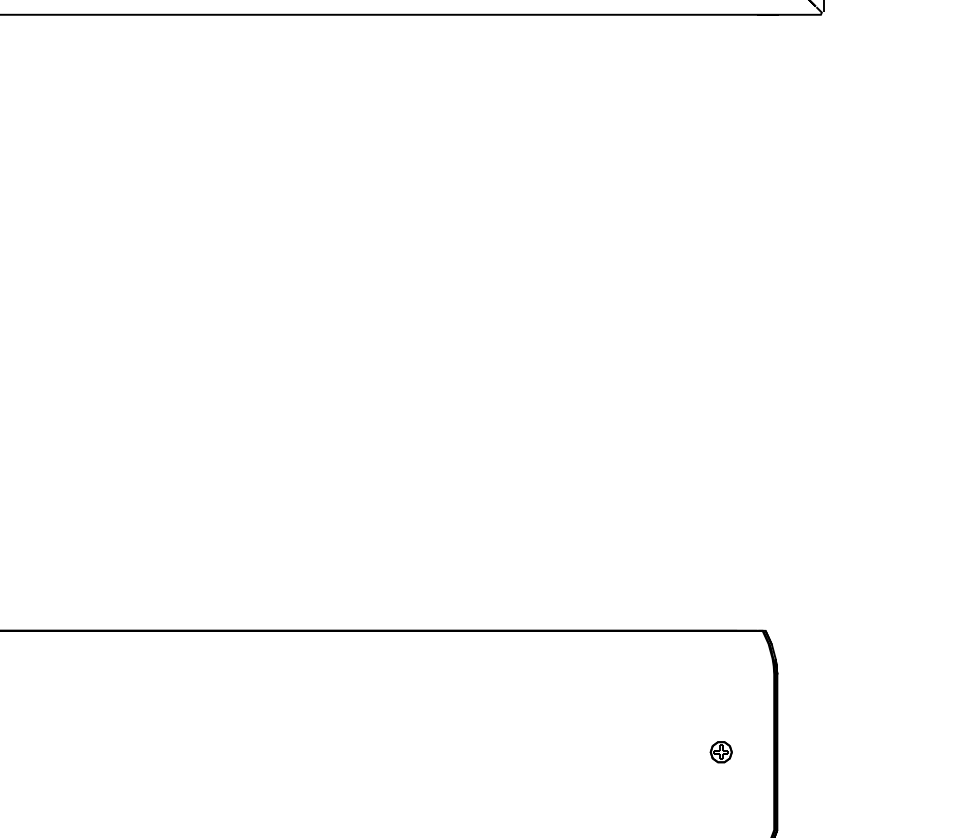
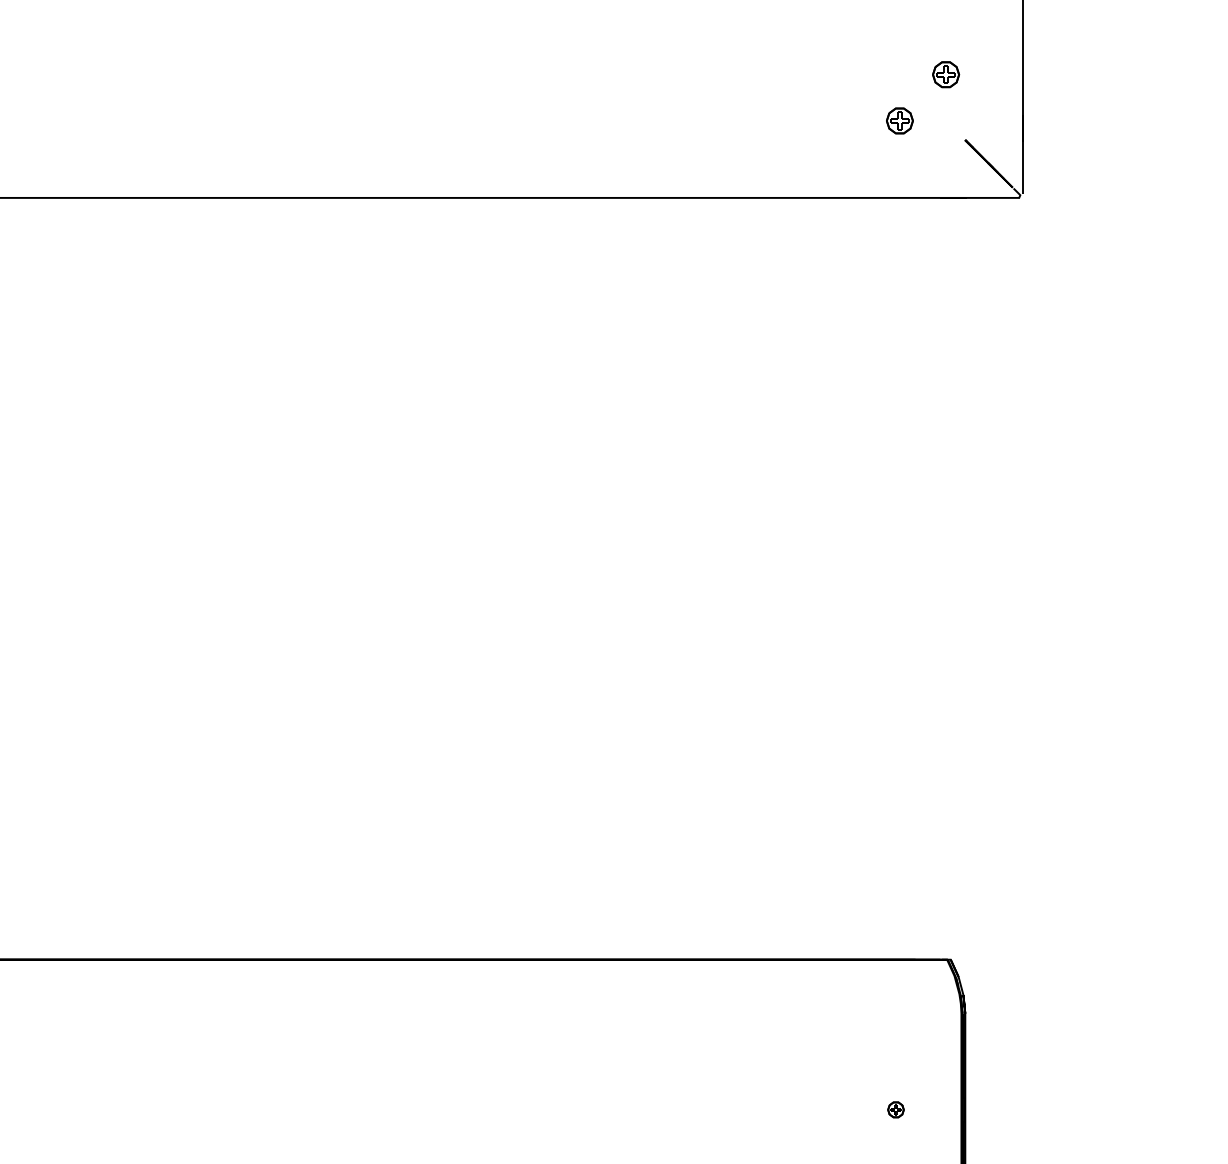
part: (720, 751) -> (895, 1109), size x0.6

